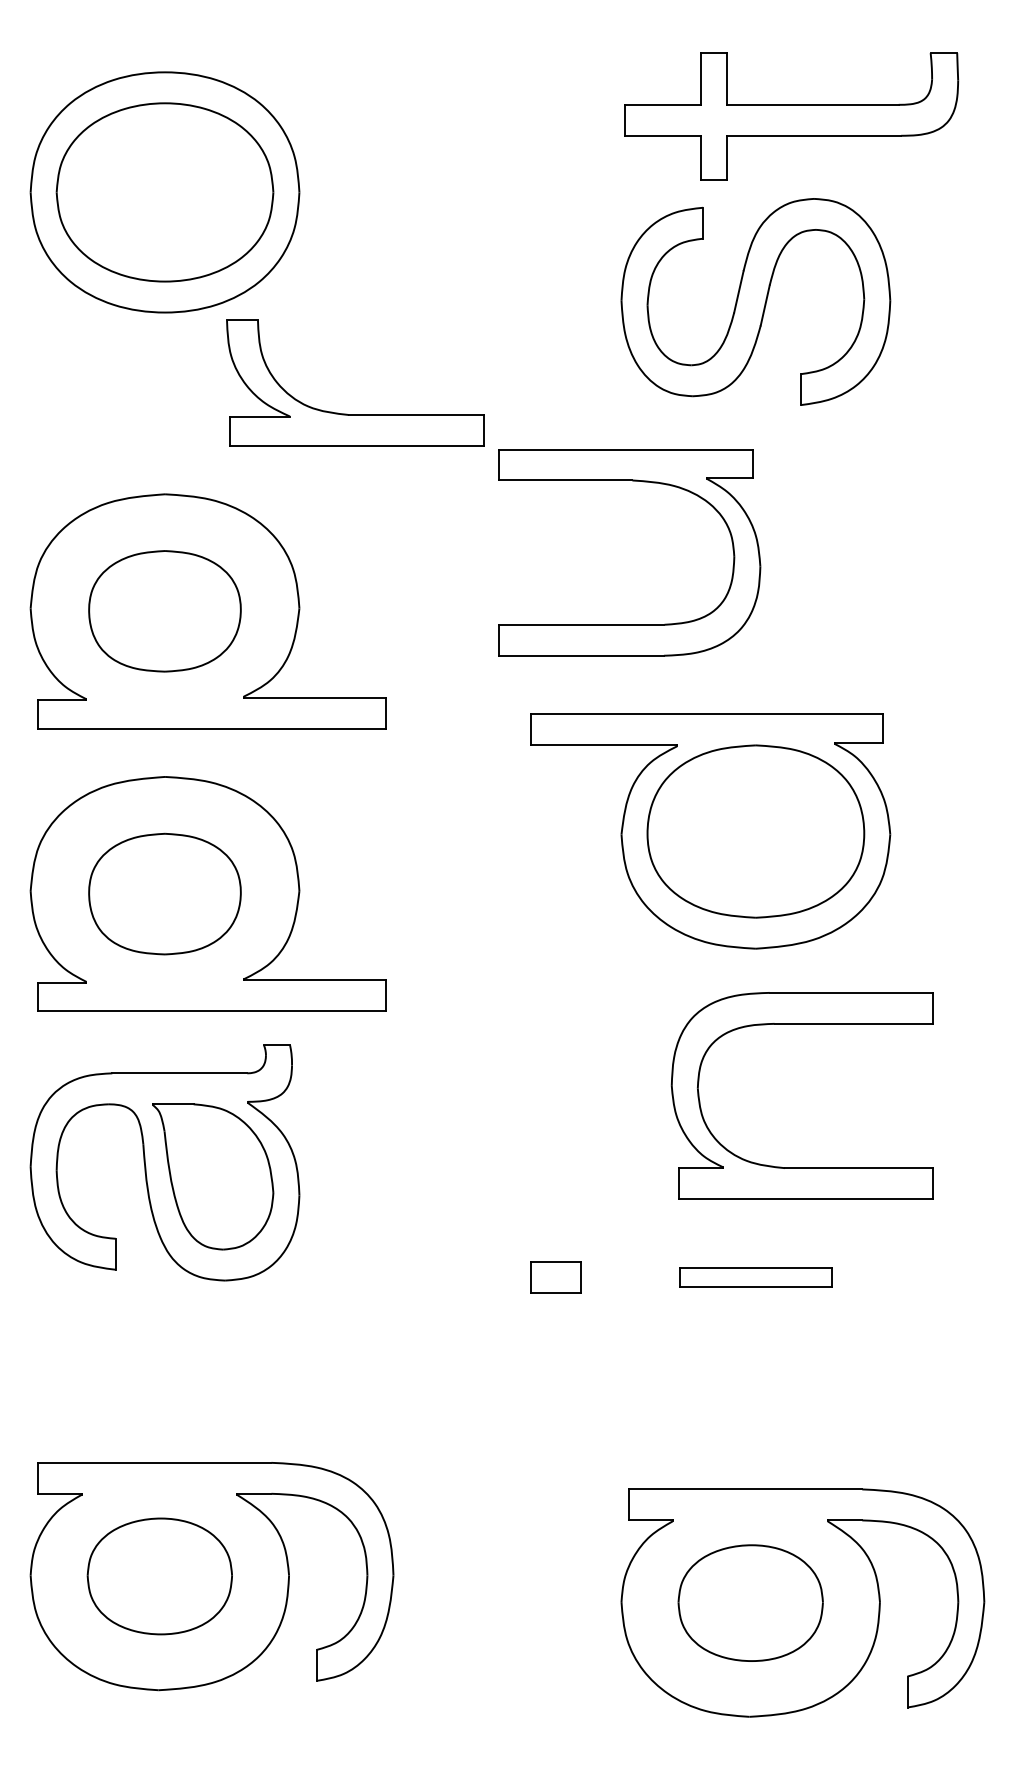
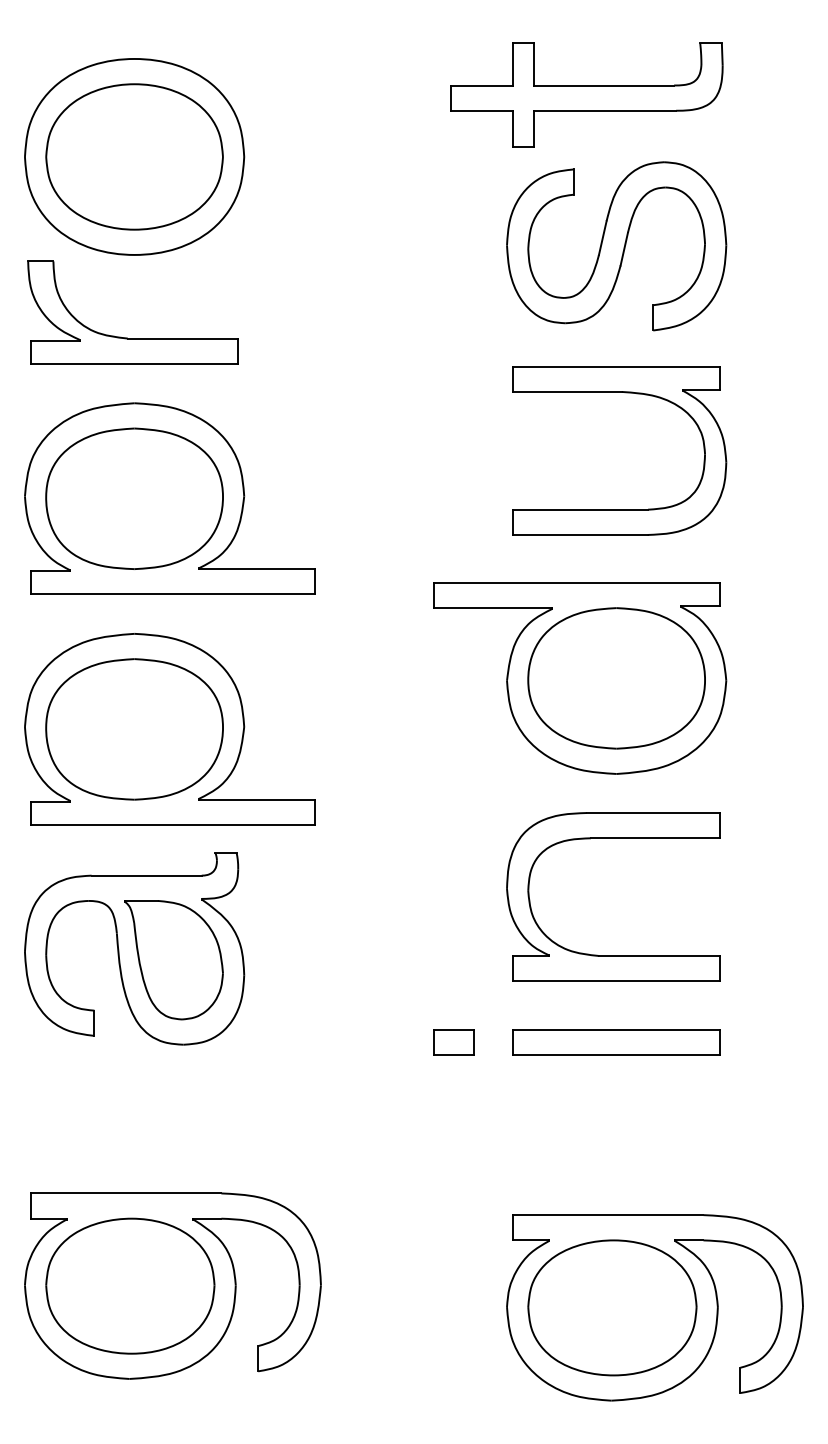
part: (791, 115) -> (586, 94), moved
part: (348, 413) -> (127, 337), moved
part: (636, 482) -> (625, 393), moved
part: (164, 611) -> (134, 498), size x1.43
part: (164, 894) -> (134, 729), size x1.43
part: (802, 1024) -> (613, 838), moved
part: (755, 1277) -> (616, 1042), size x1.67
part: (160, 1575) -> (130, 1285), size x1.43
part: (750, 1602) -> (612, 1307), size x1.43

